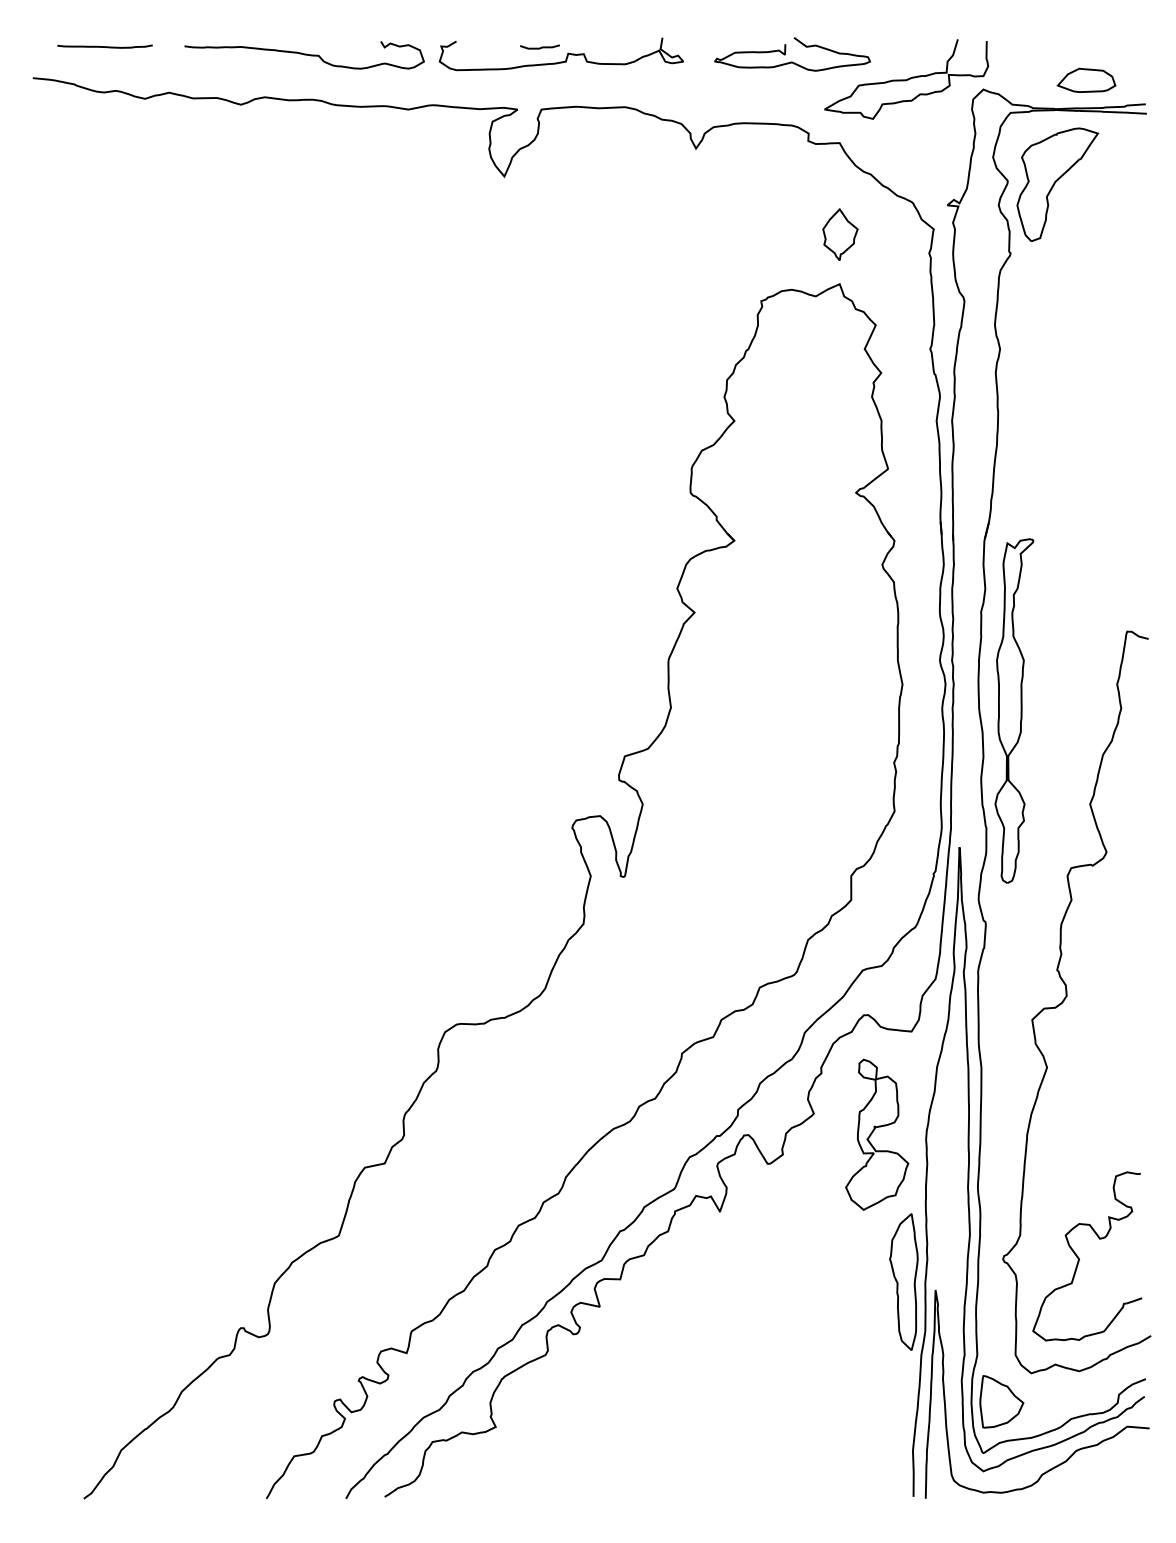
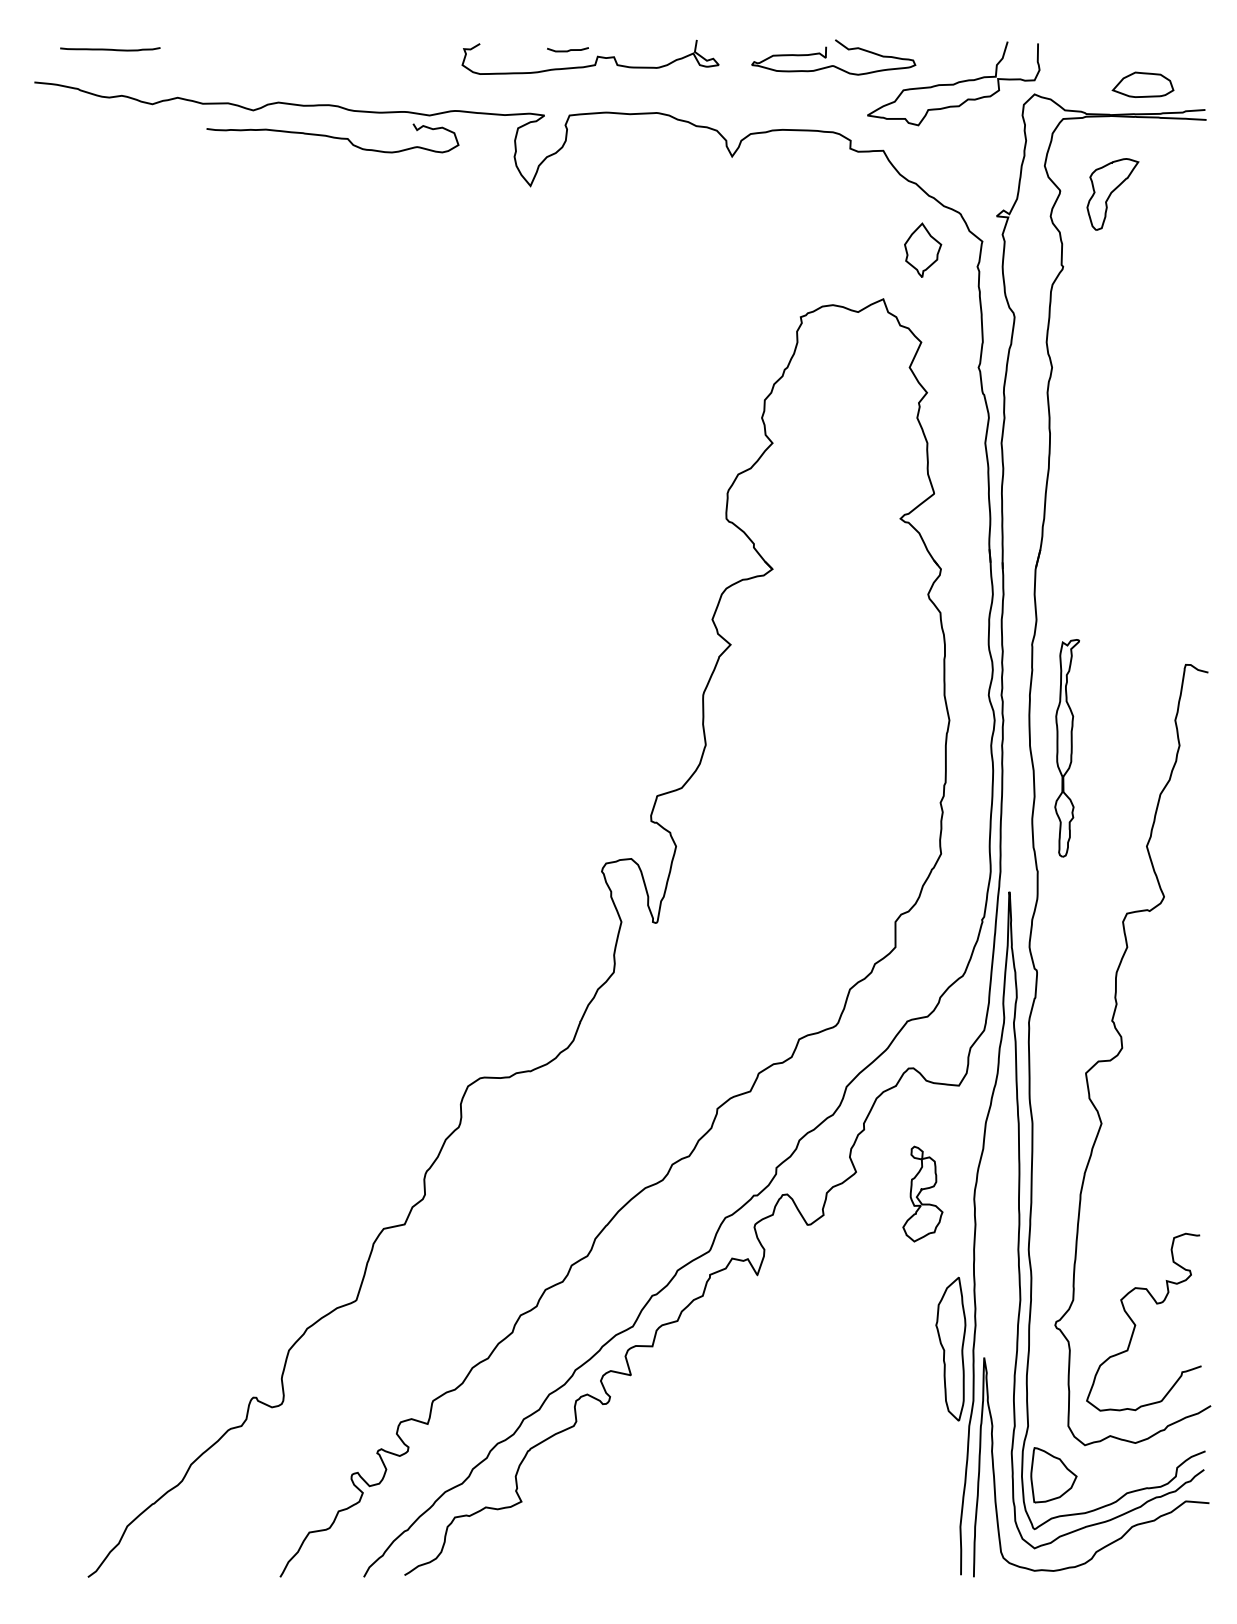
curve: (304, 55) -> (332, 138), moved
part: (1057, 184) -> (1112, 194), size x0.6
part: (840, 234) -> (923, 250), moved
part: (1014, 710) -> (1067, 747), size x0.6
part: (877, 1134) -> (923, 1193), size x0.6

